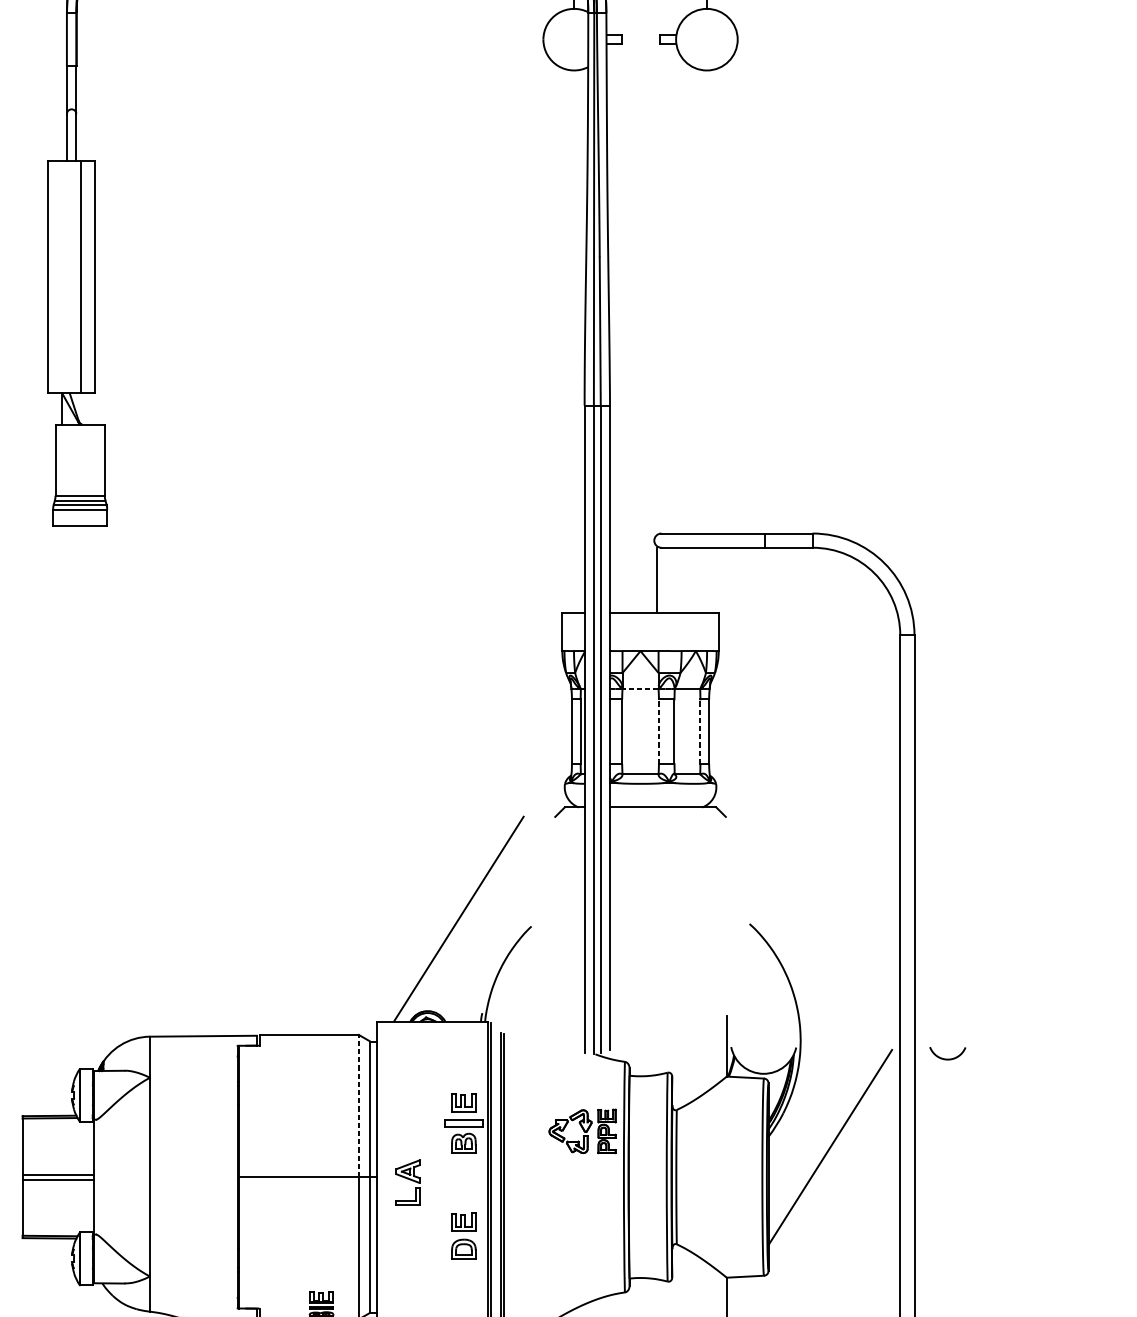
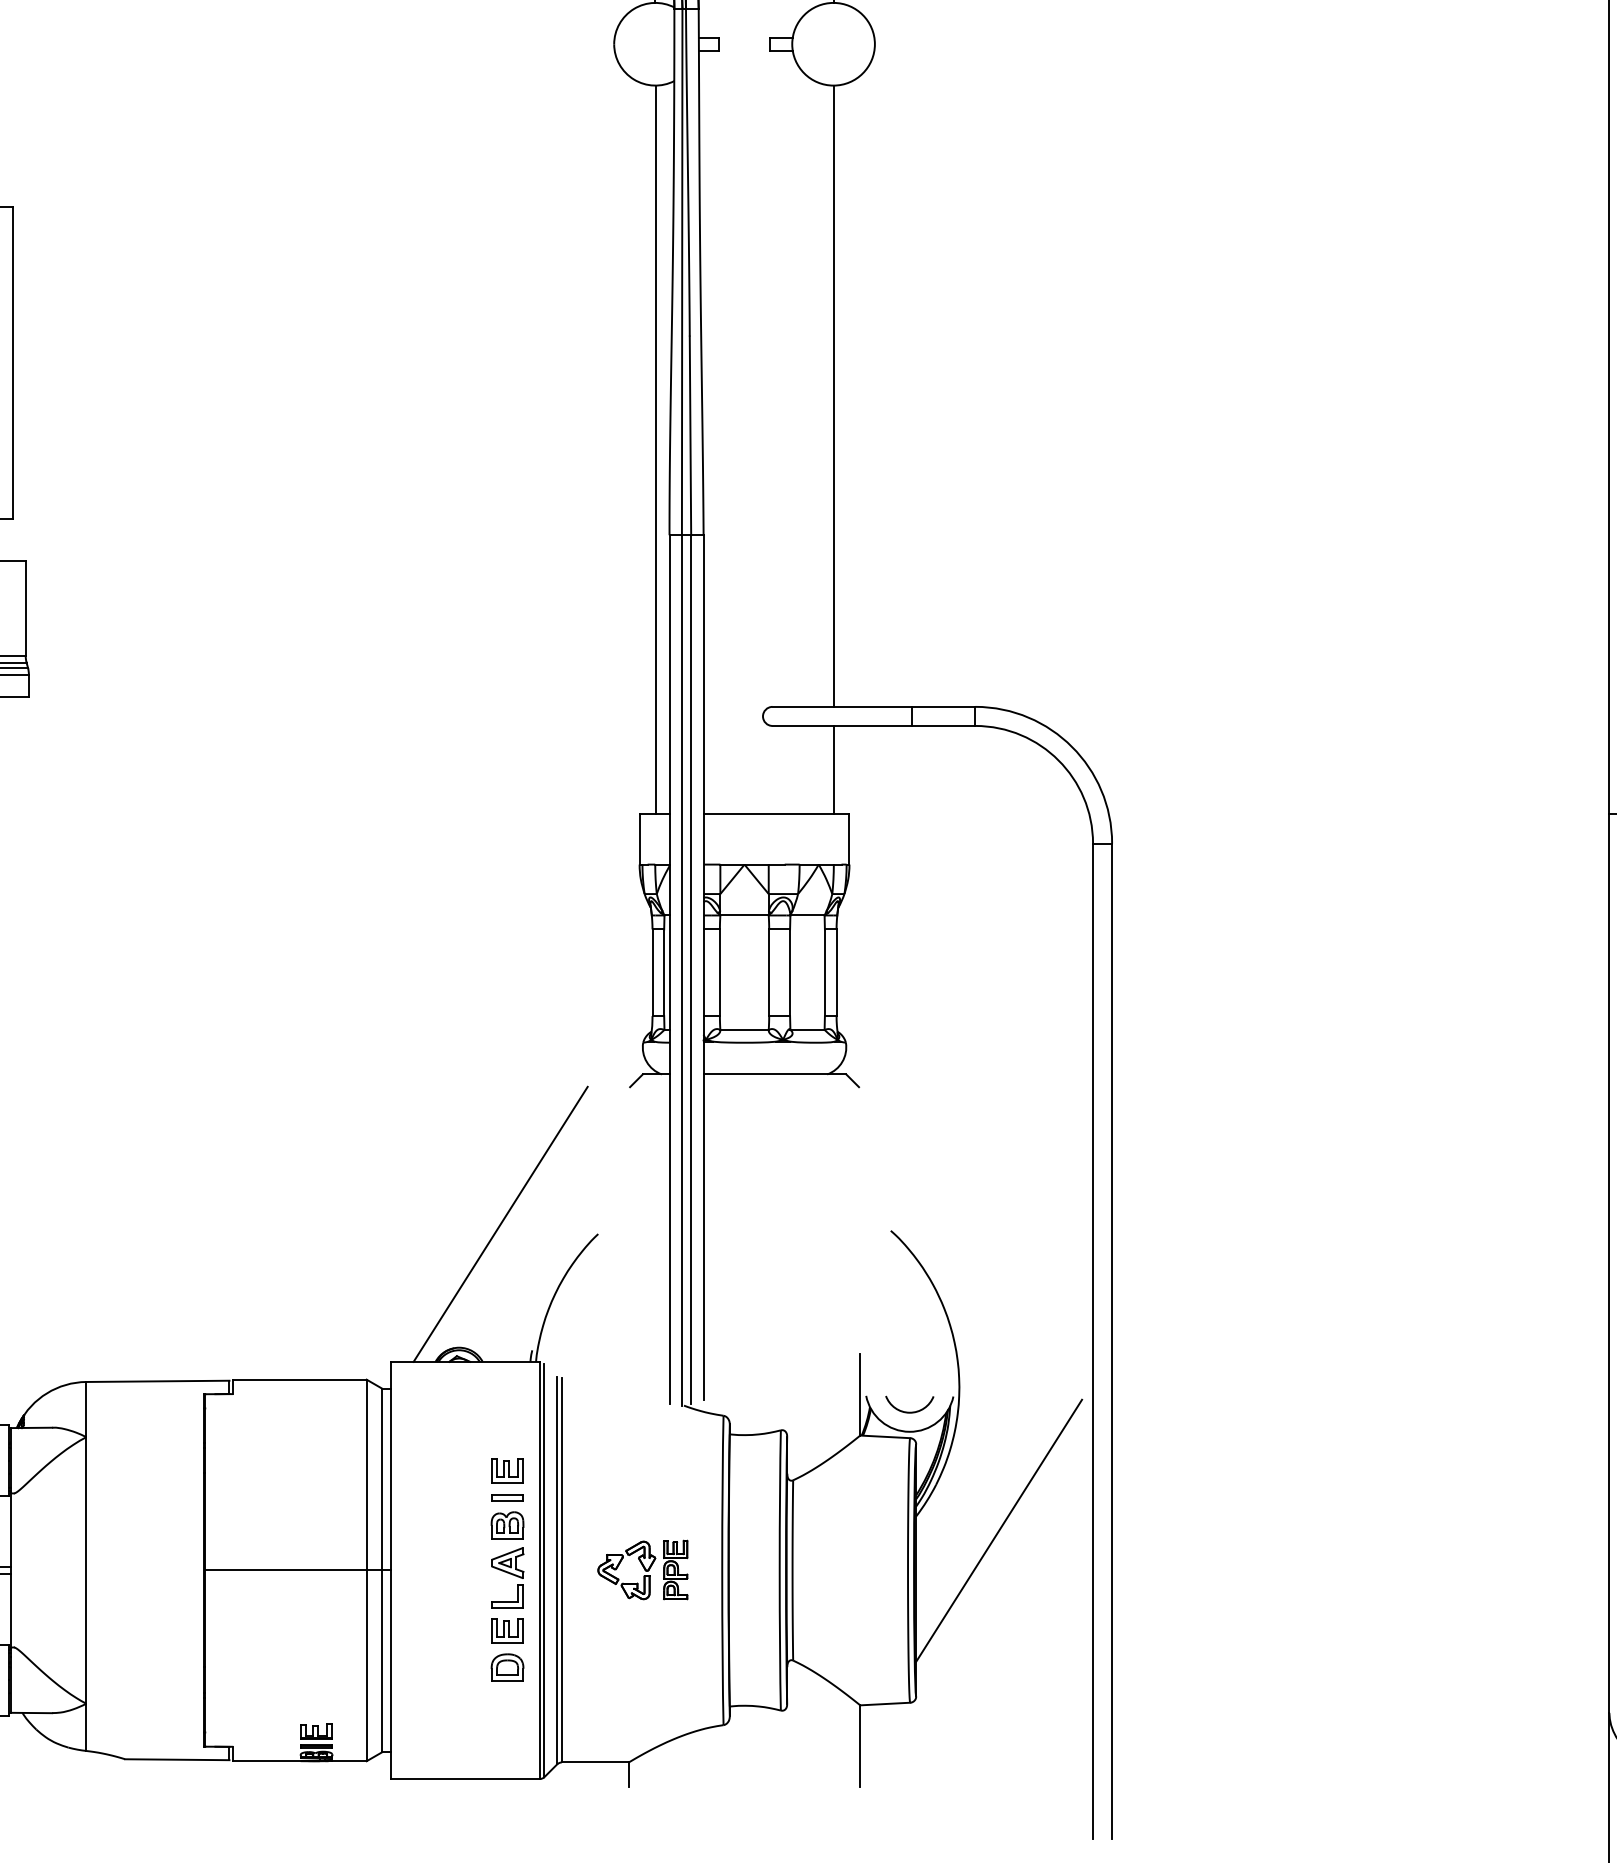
line: (706, 301) -> (833, 395), added
line: (574, 341) -> (655, 449), added
line: (656, 580) -> (833, 769), moved
line: (640, 689) -> (744, 915), dashed -> solid
line: (659, 731) -> (769, 972), dashed -> solid
line: (700, 731) -> (824, 972), dashed -> solid
arc: (947, 1058) -> (909, 1411), moved
line: (358, 1105) -> (366, 1474), dashed -> solid
part: (463, 1122) -> (507, 1497), size x0.62
part: (582, 1130) -> (642, 1569), moved
part: (407, 1182) -> (507, 1577), moved

